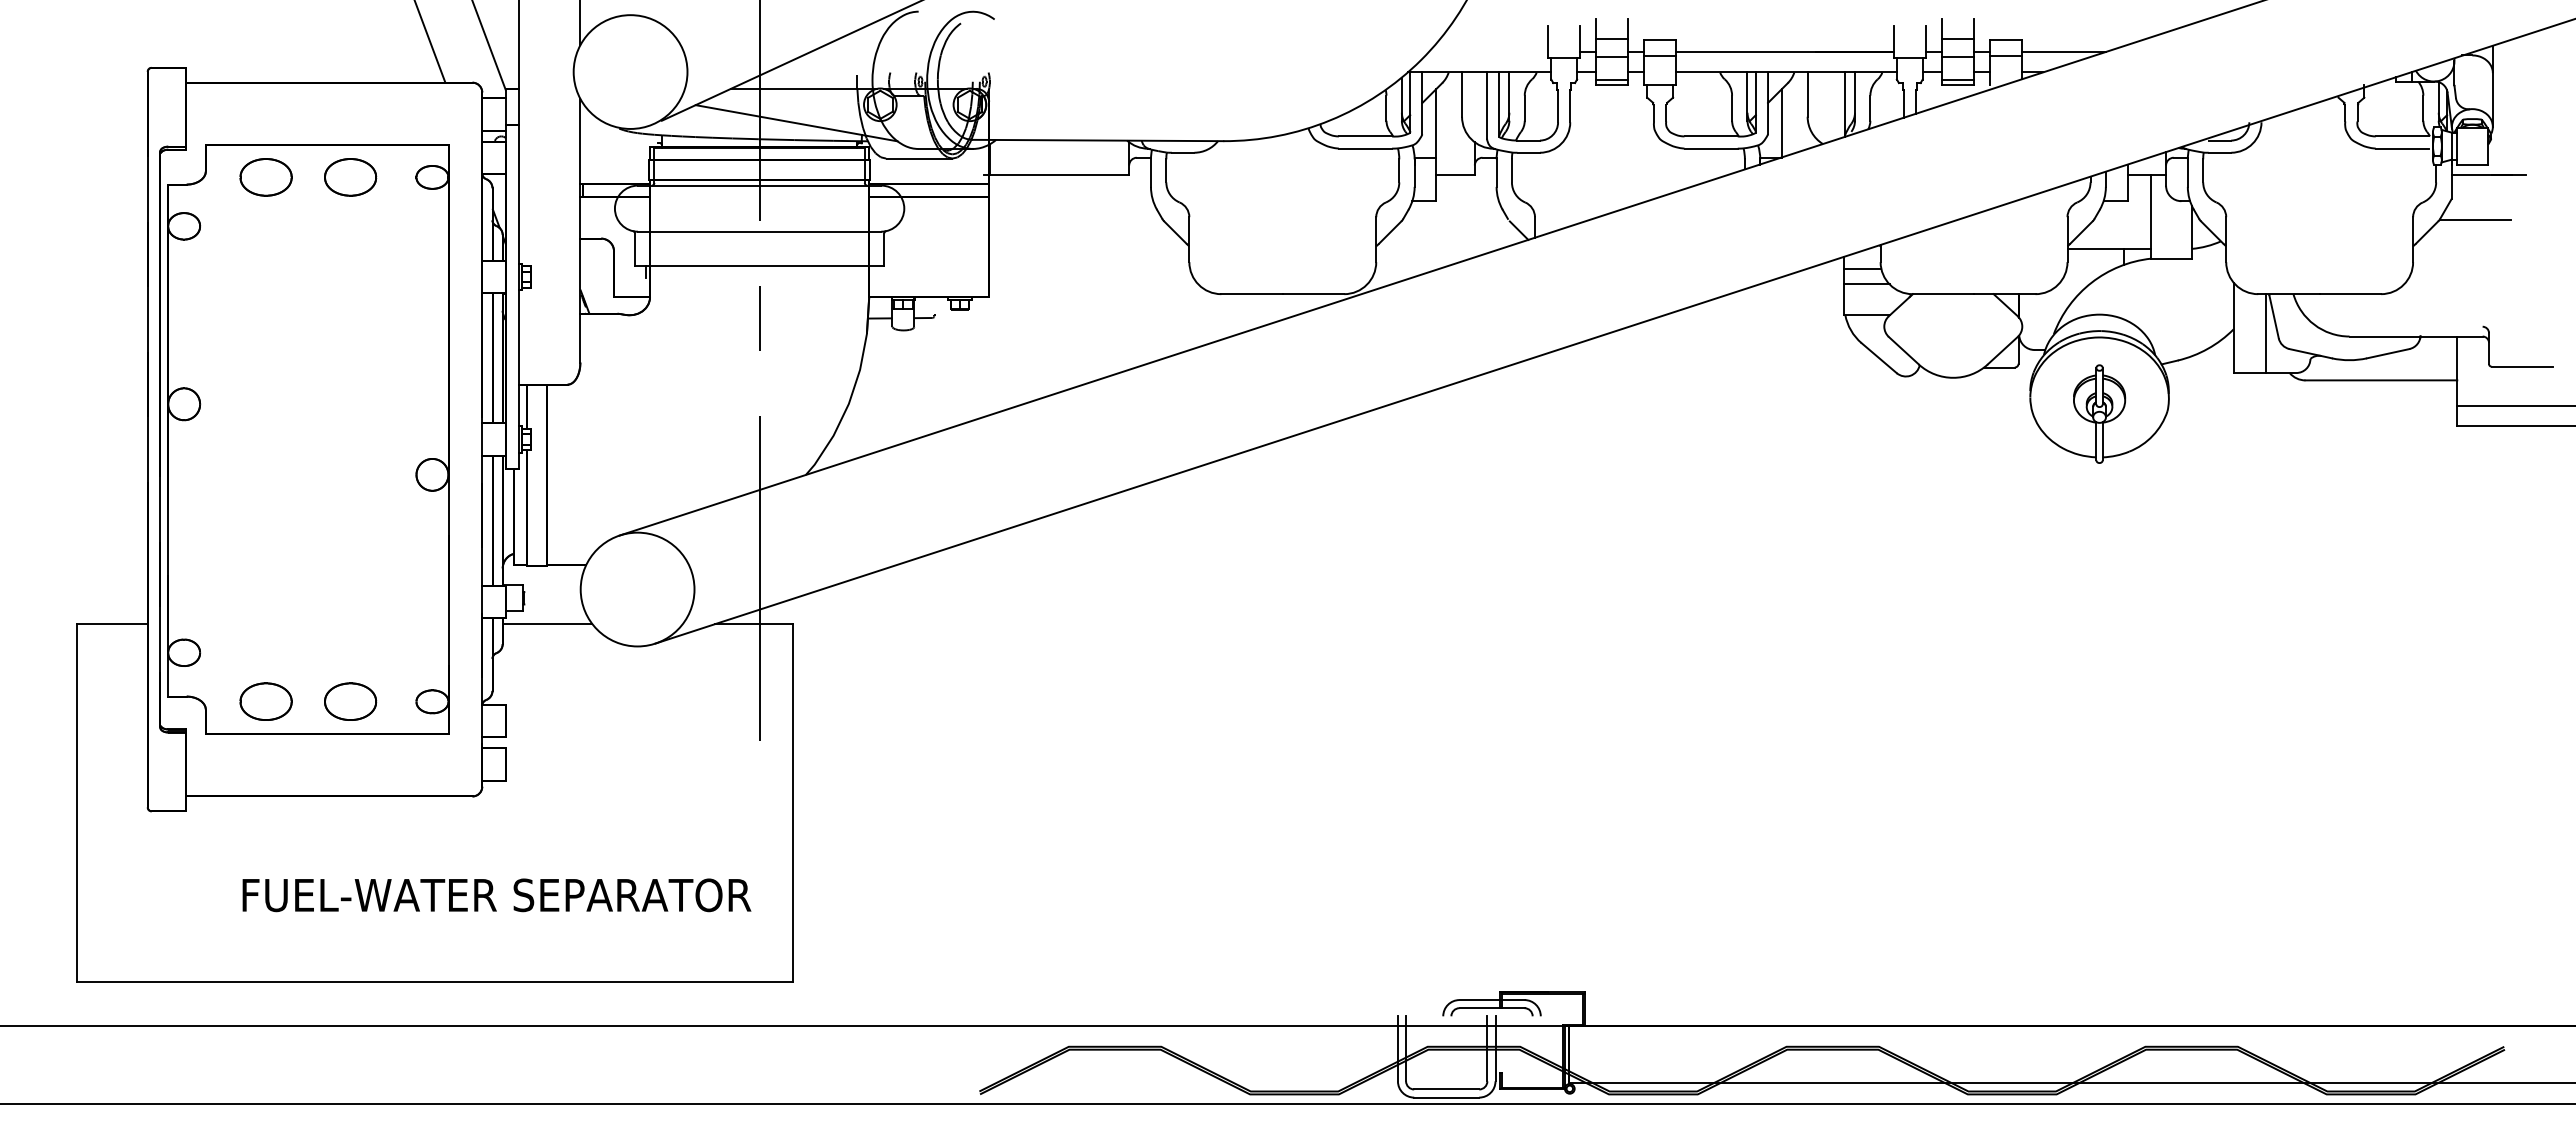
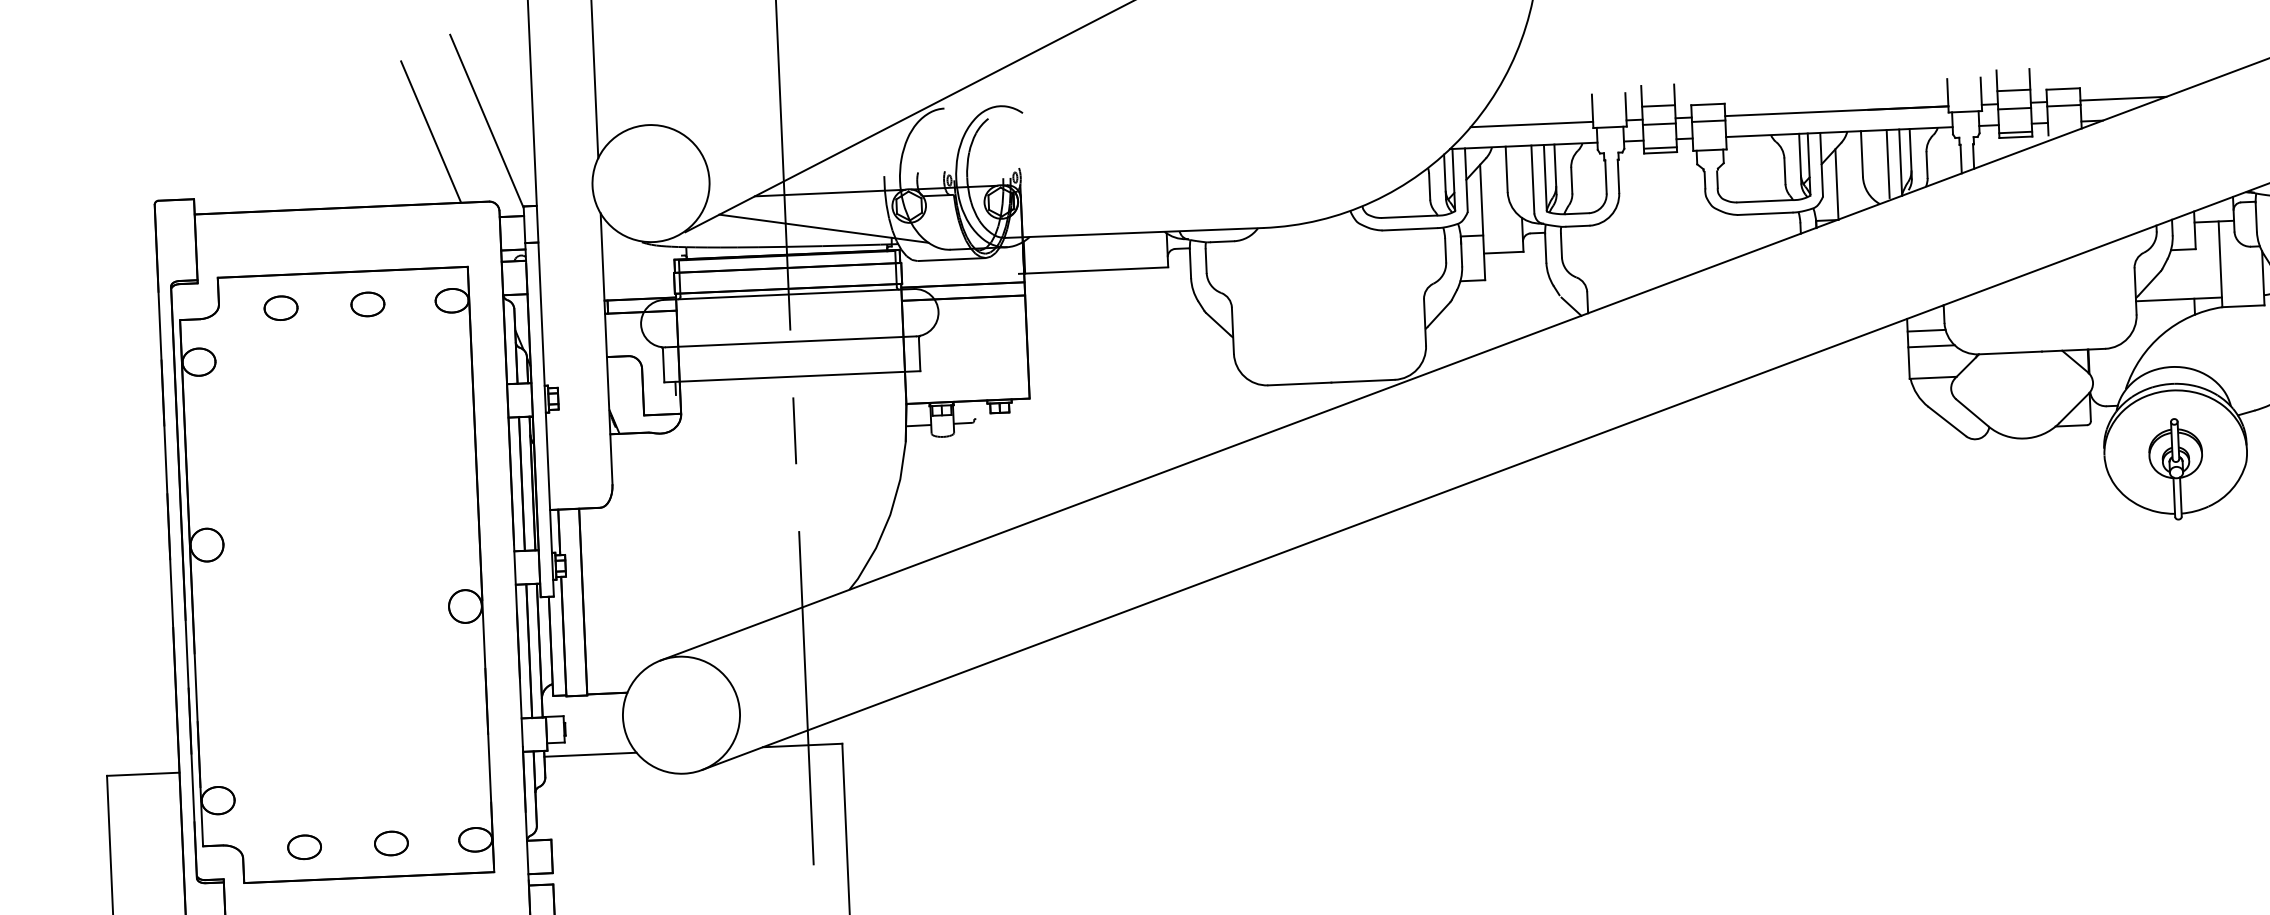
line: (1487, 52) -> (1531, 125), added
line: (1832, 105) -> (1888, 164), added
part: (265, 177) -> (280, 308), size x0.62
part: (350, 177) -> (367, 304), size x0.62
part: (265, 701) -> (304, 846), size x0.62
part: (350, 701) -> (391, 843), size x0.62

